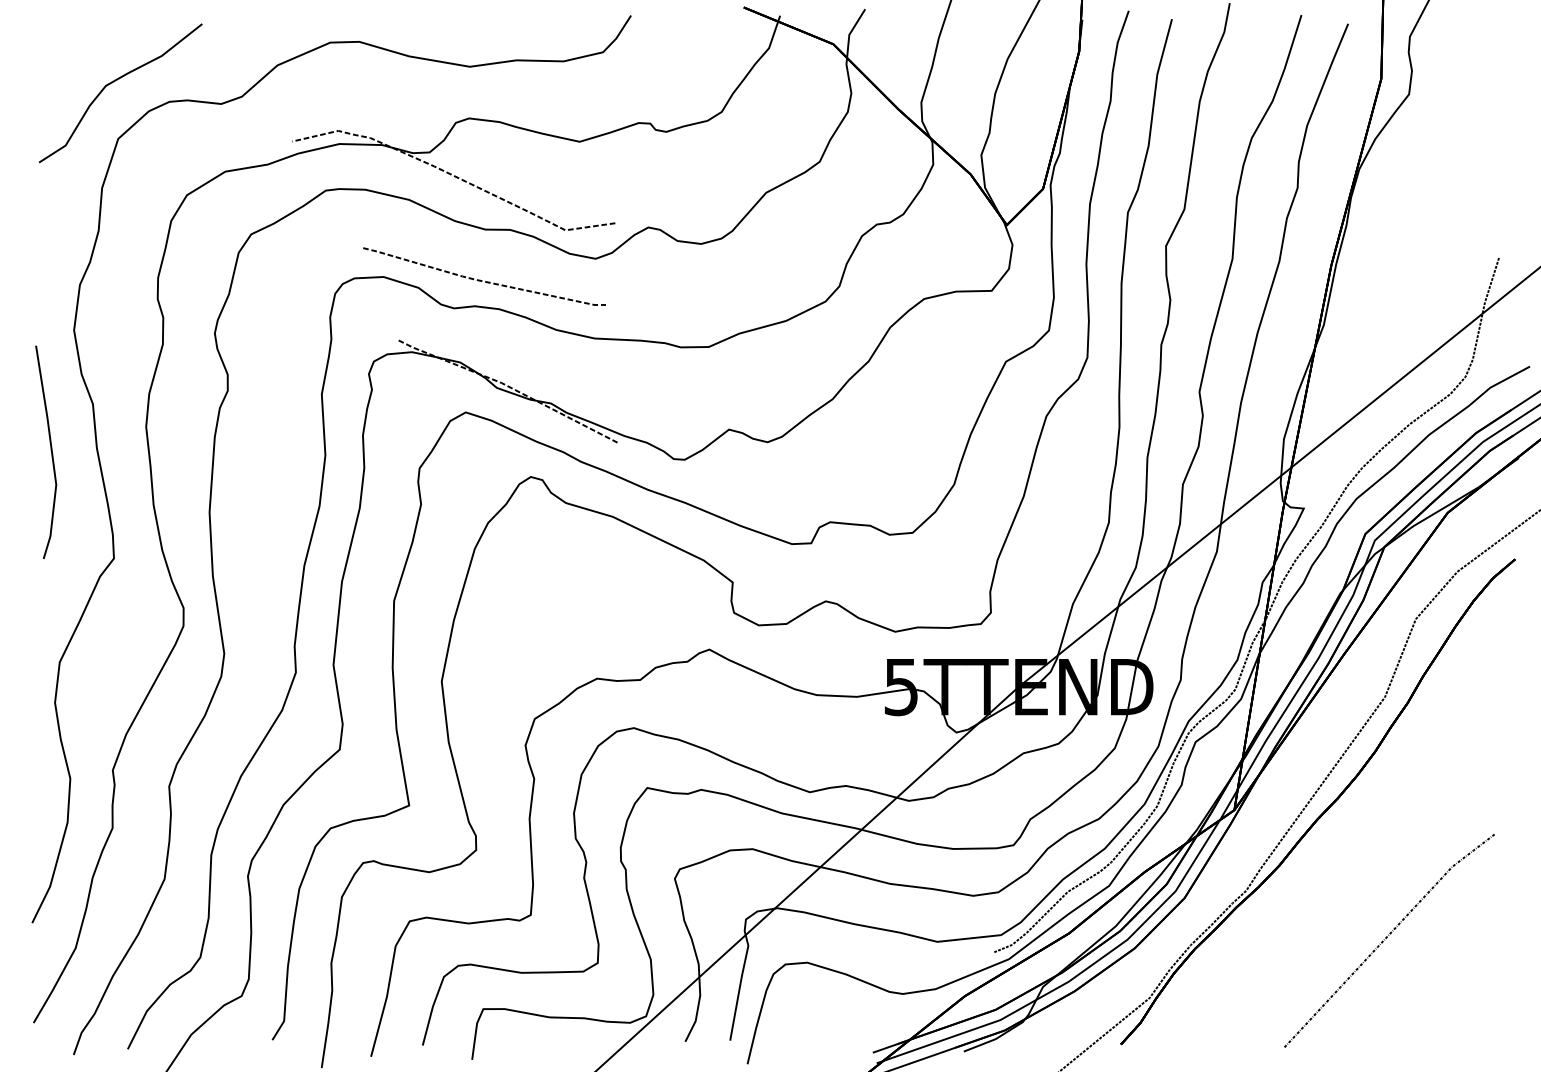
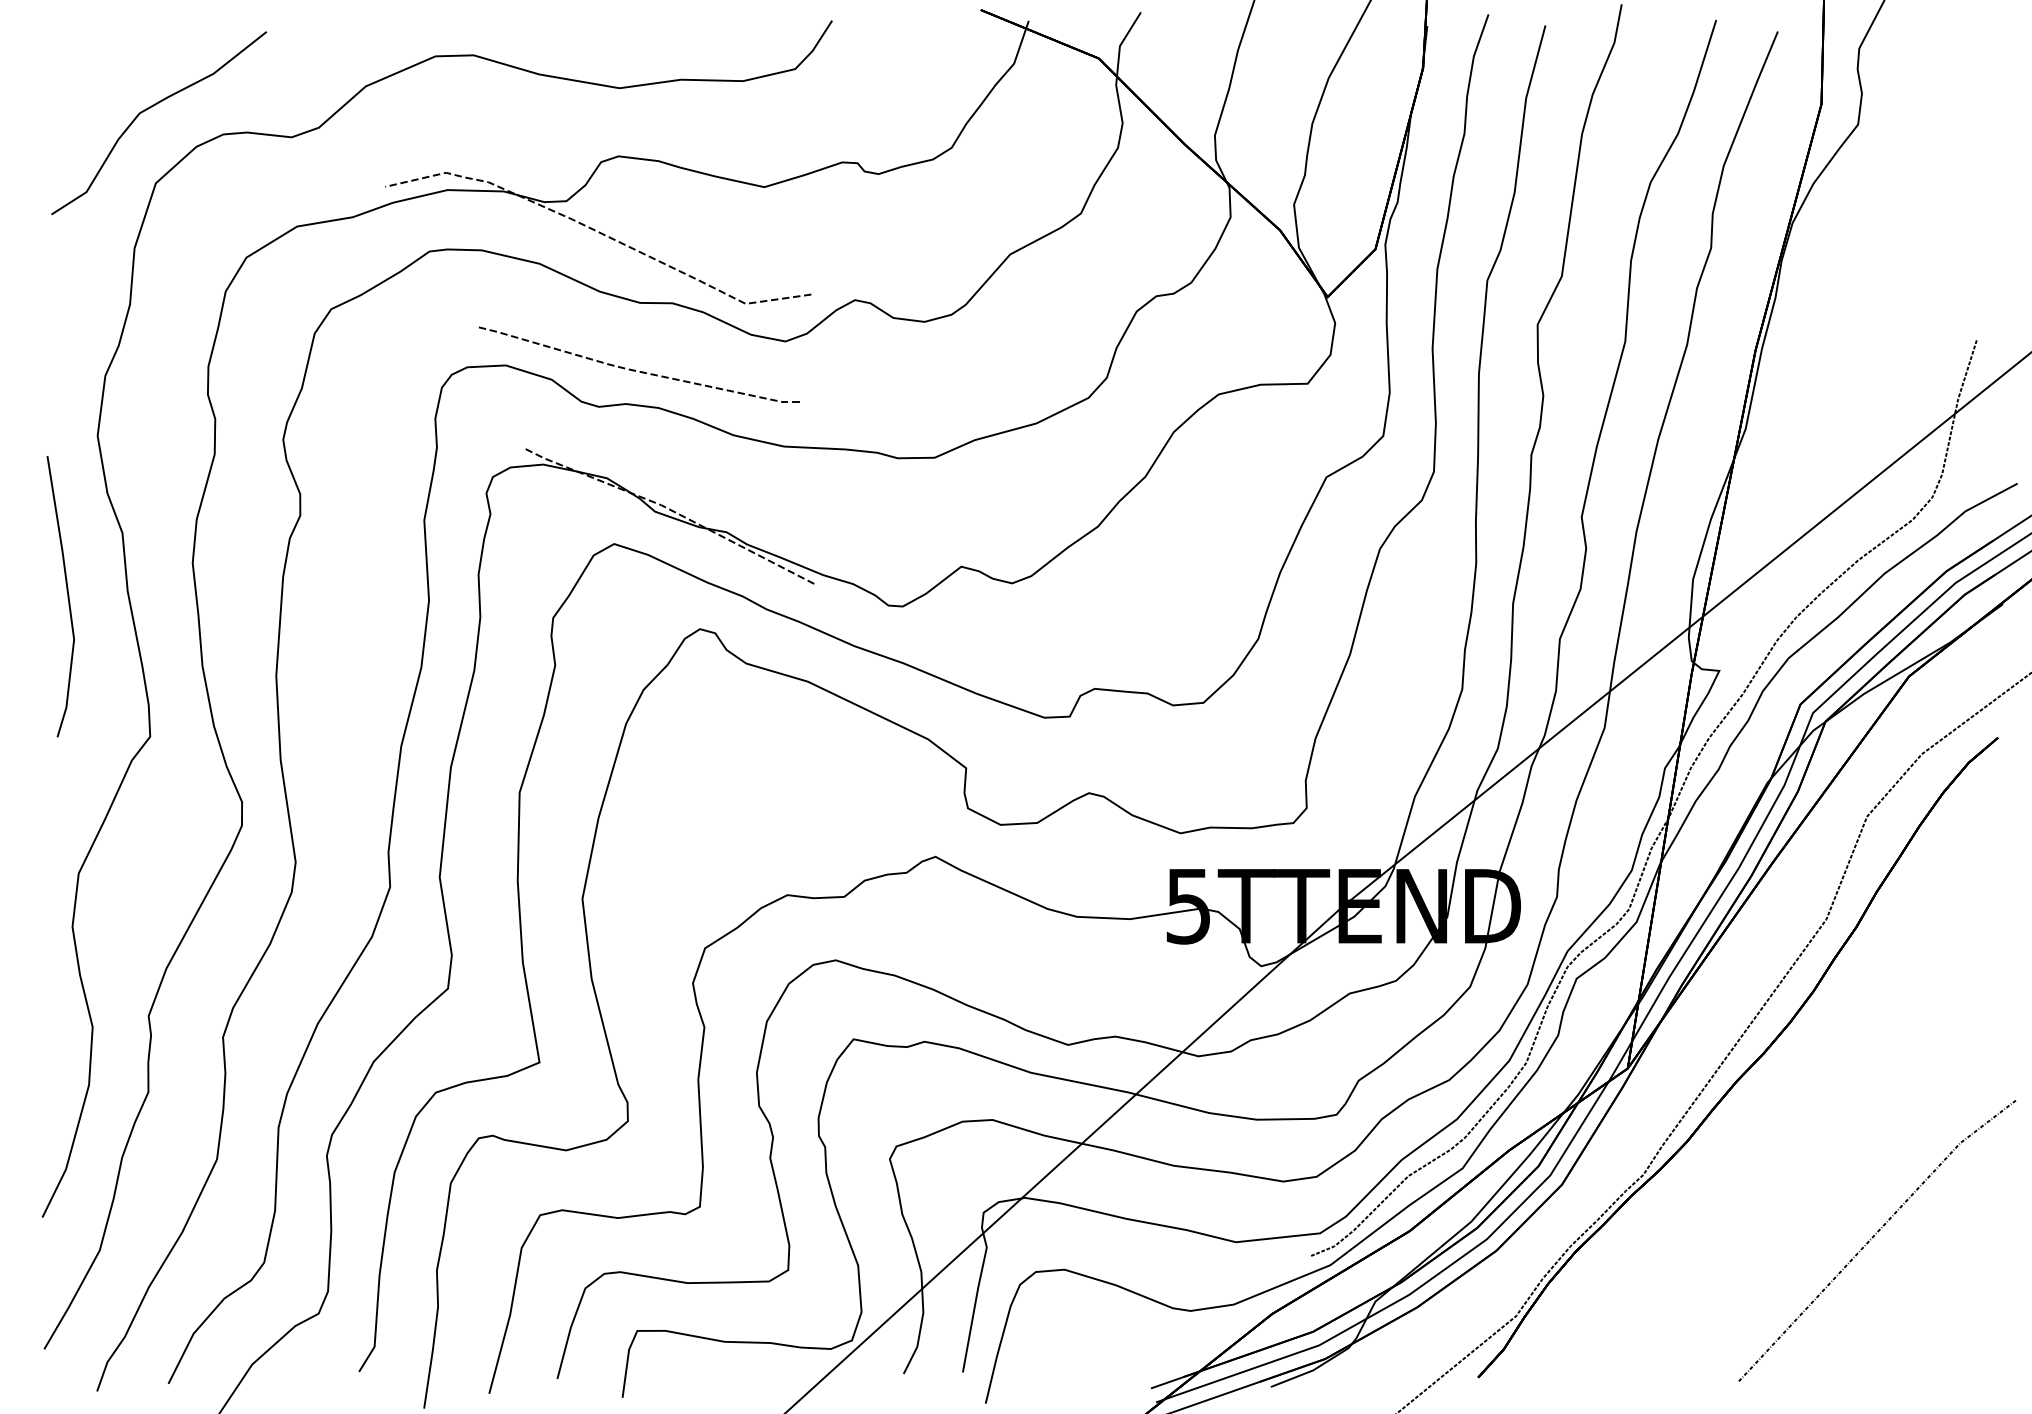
curve: (1387, 937) -> (1874, 1236), moved

